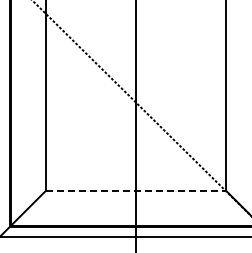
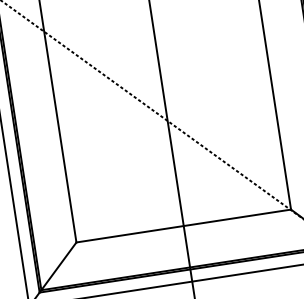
line: (136, 190) -> (184, 225), dashed -> solid

